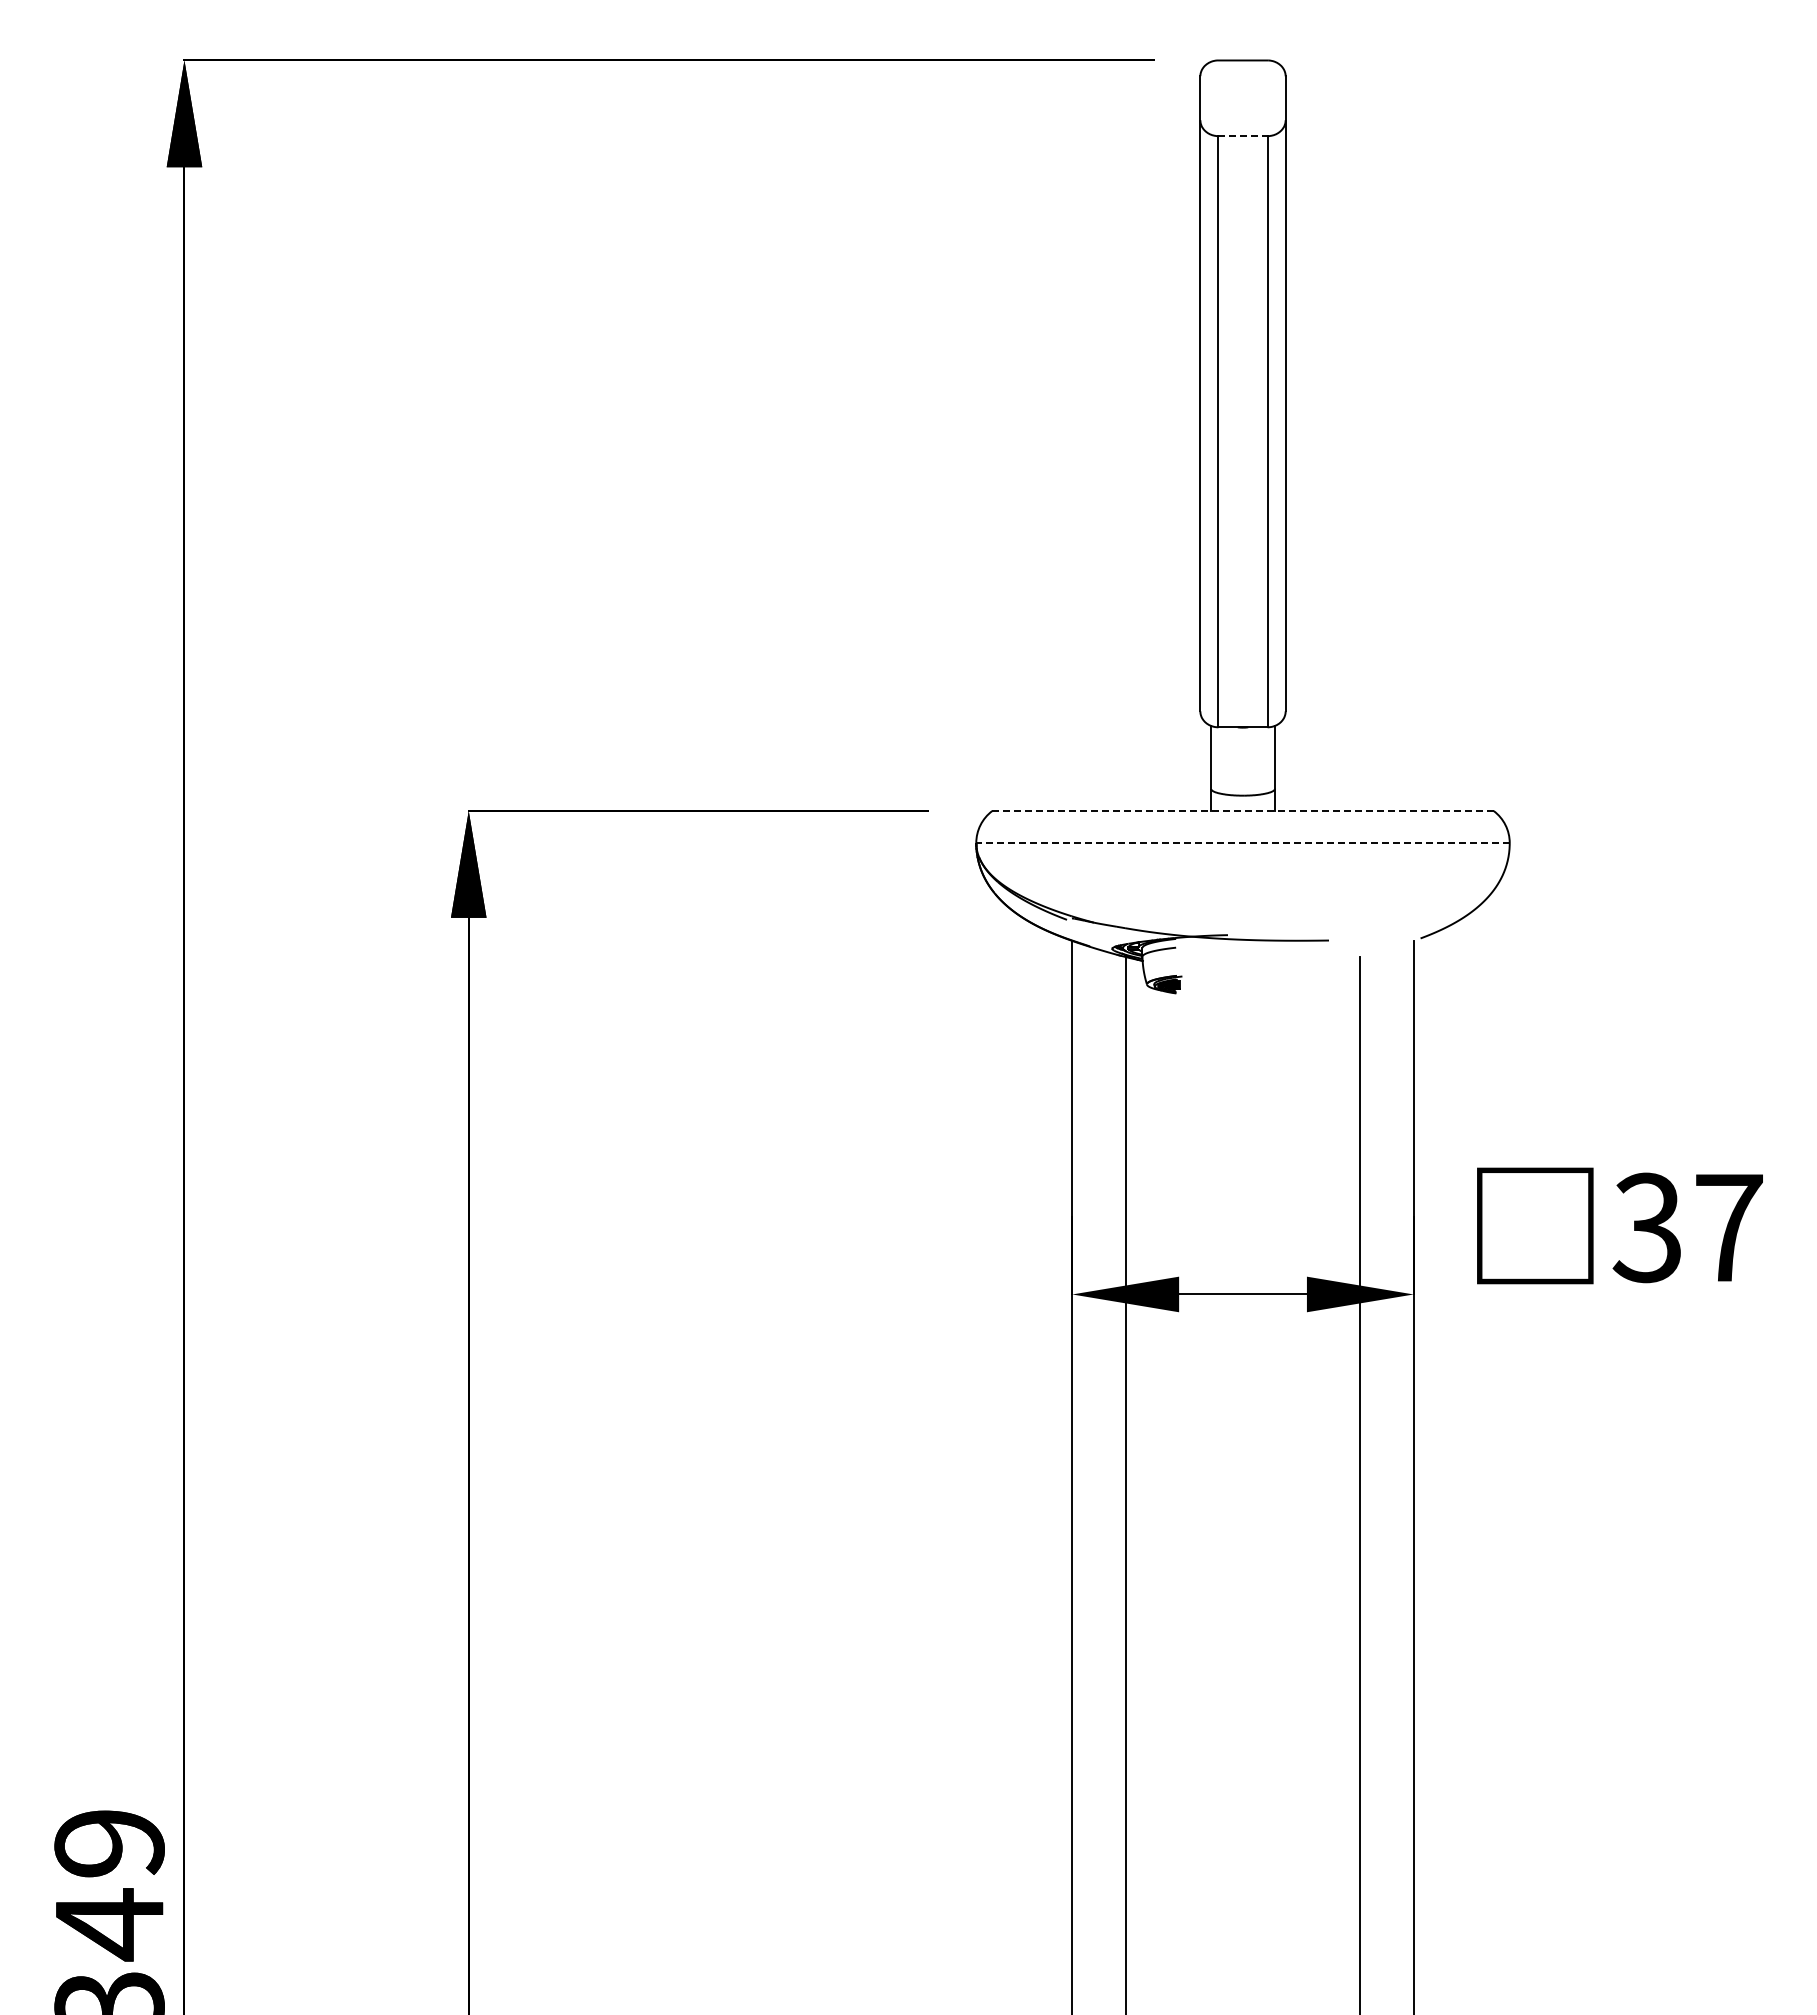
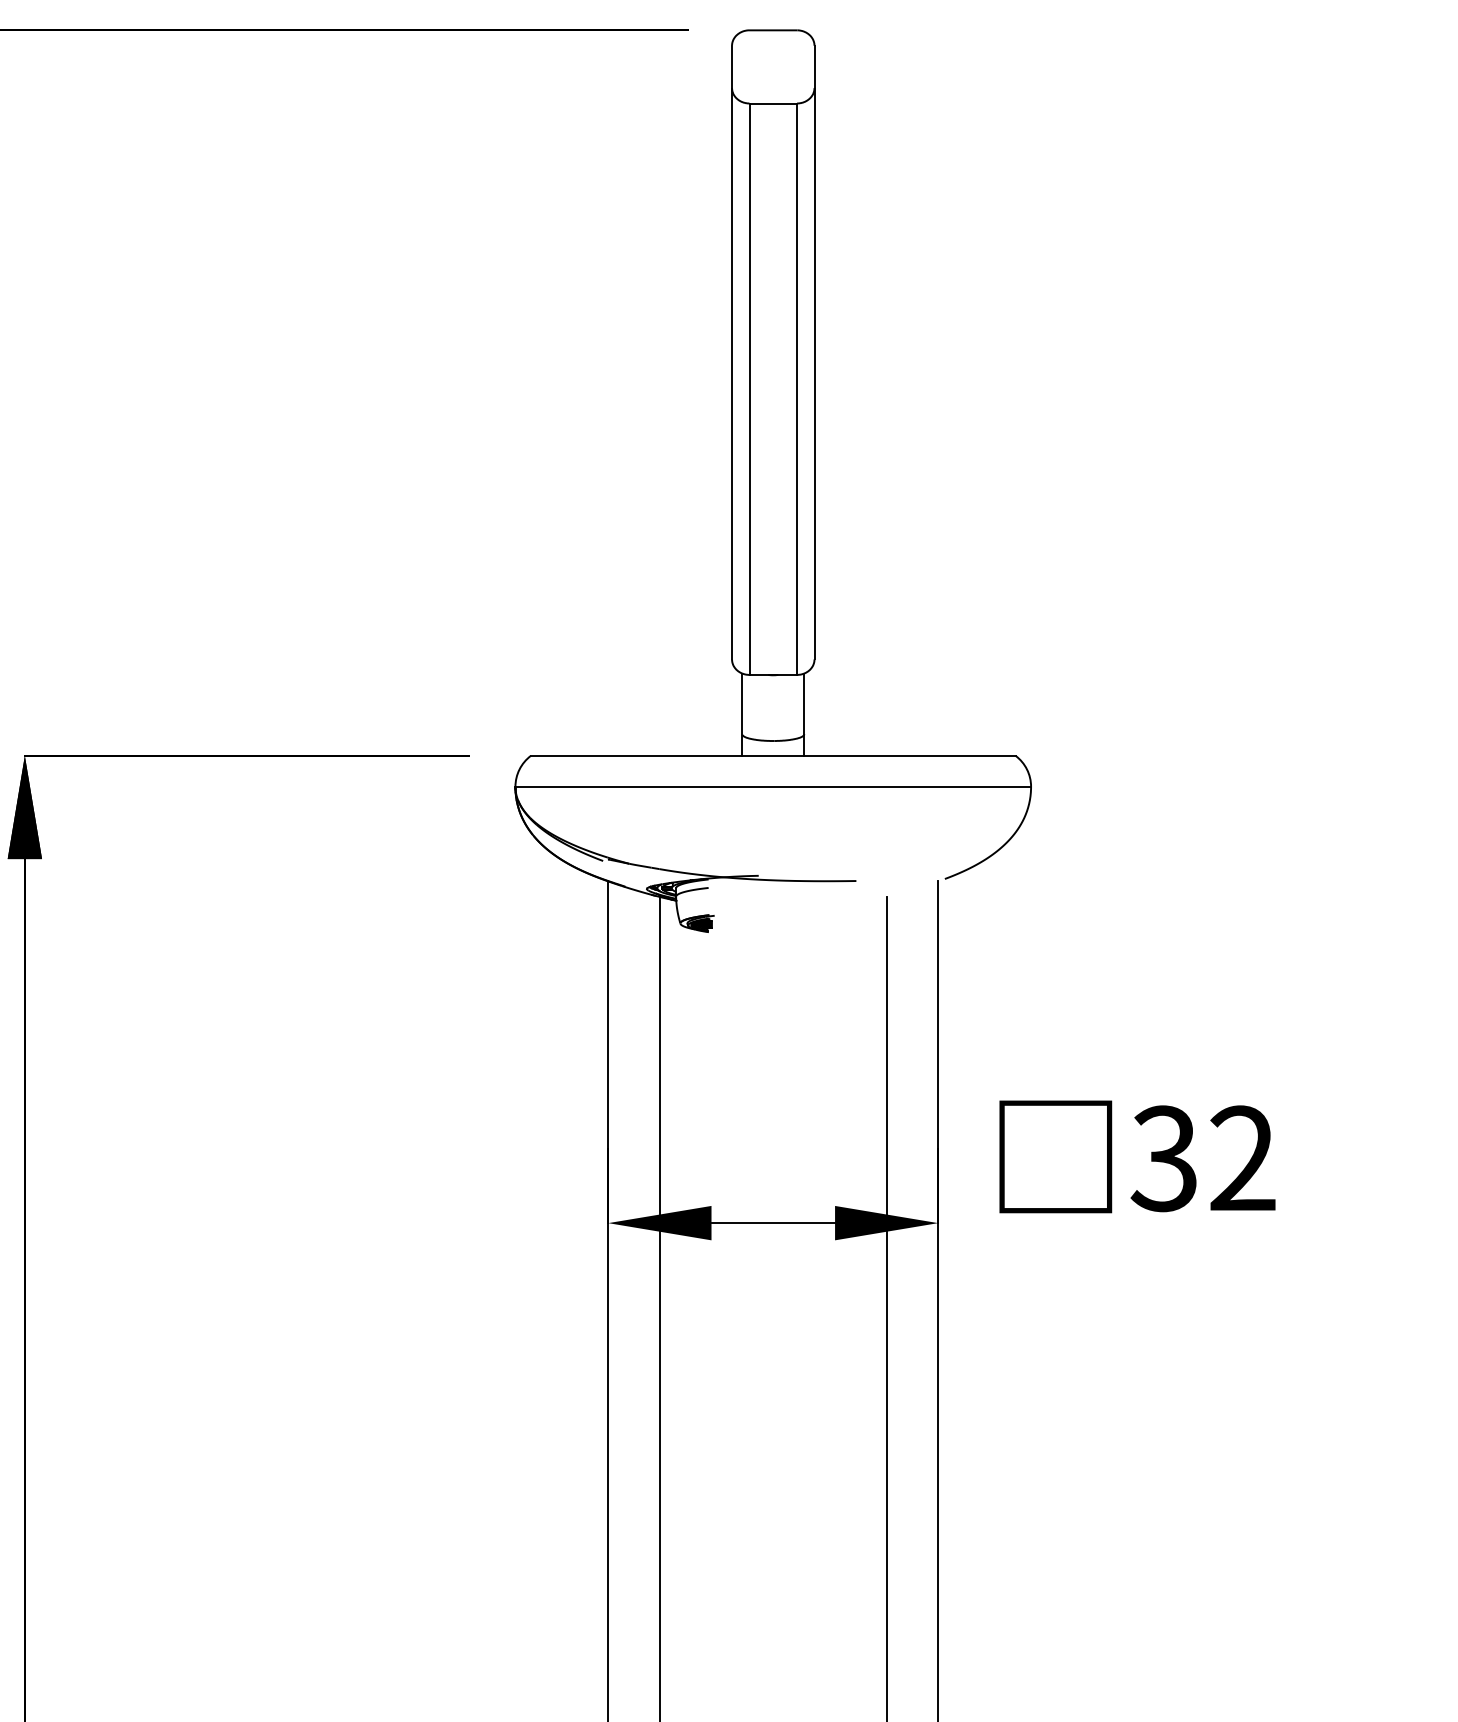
line: (1243, 136) -> (773, 103), dashed -> solid
line: (1243, 811) -> (773, 756), dashed -> solid
line: (1243, 843) -> (773, 787), dashed -> solid
text: (1728, 1226) -> (1242, 1157), 37 -> 32

